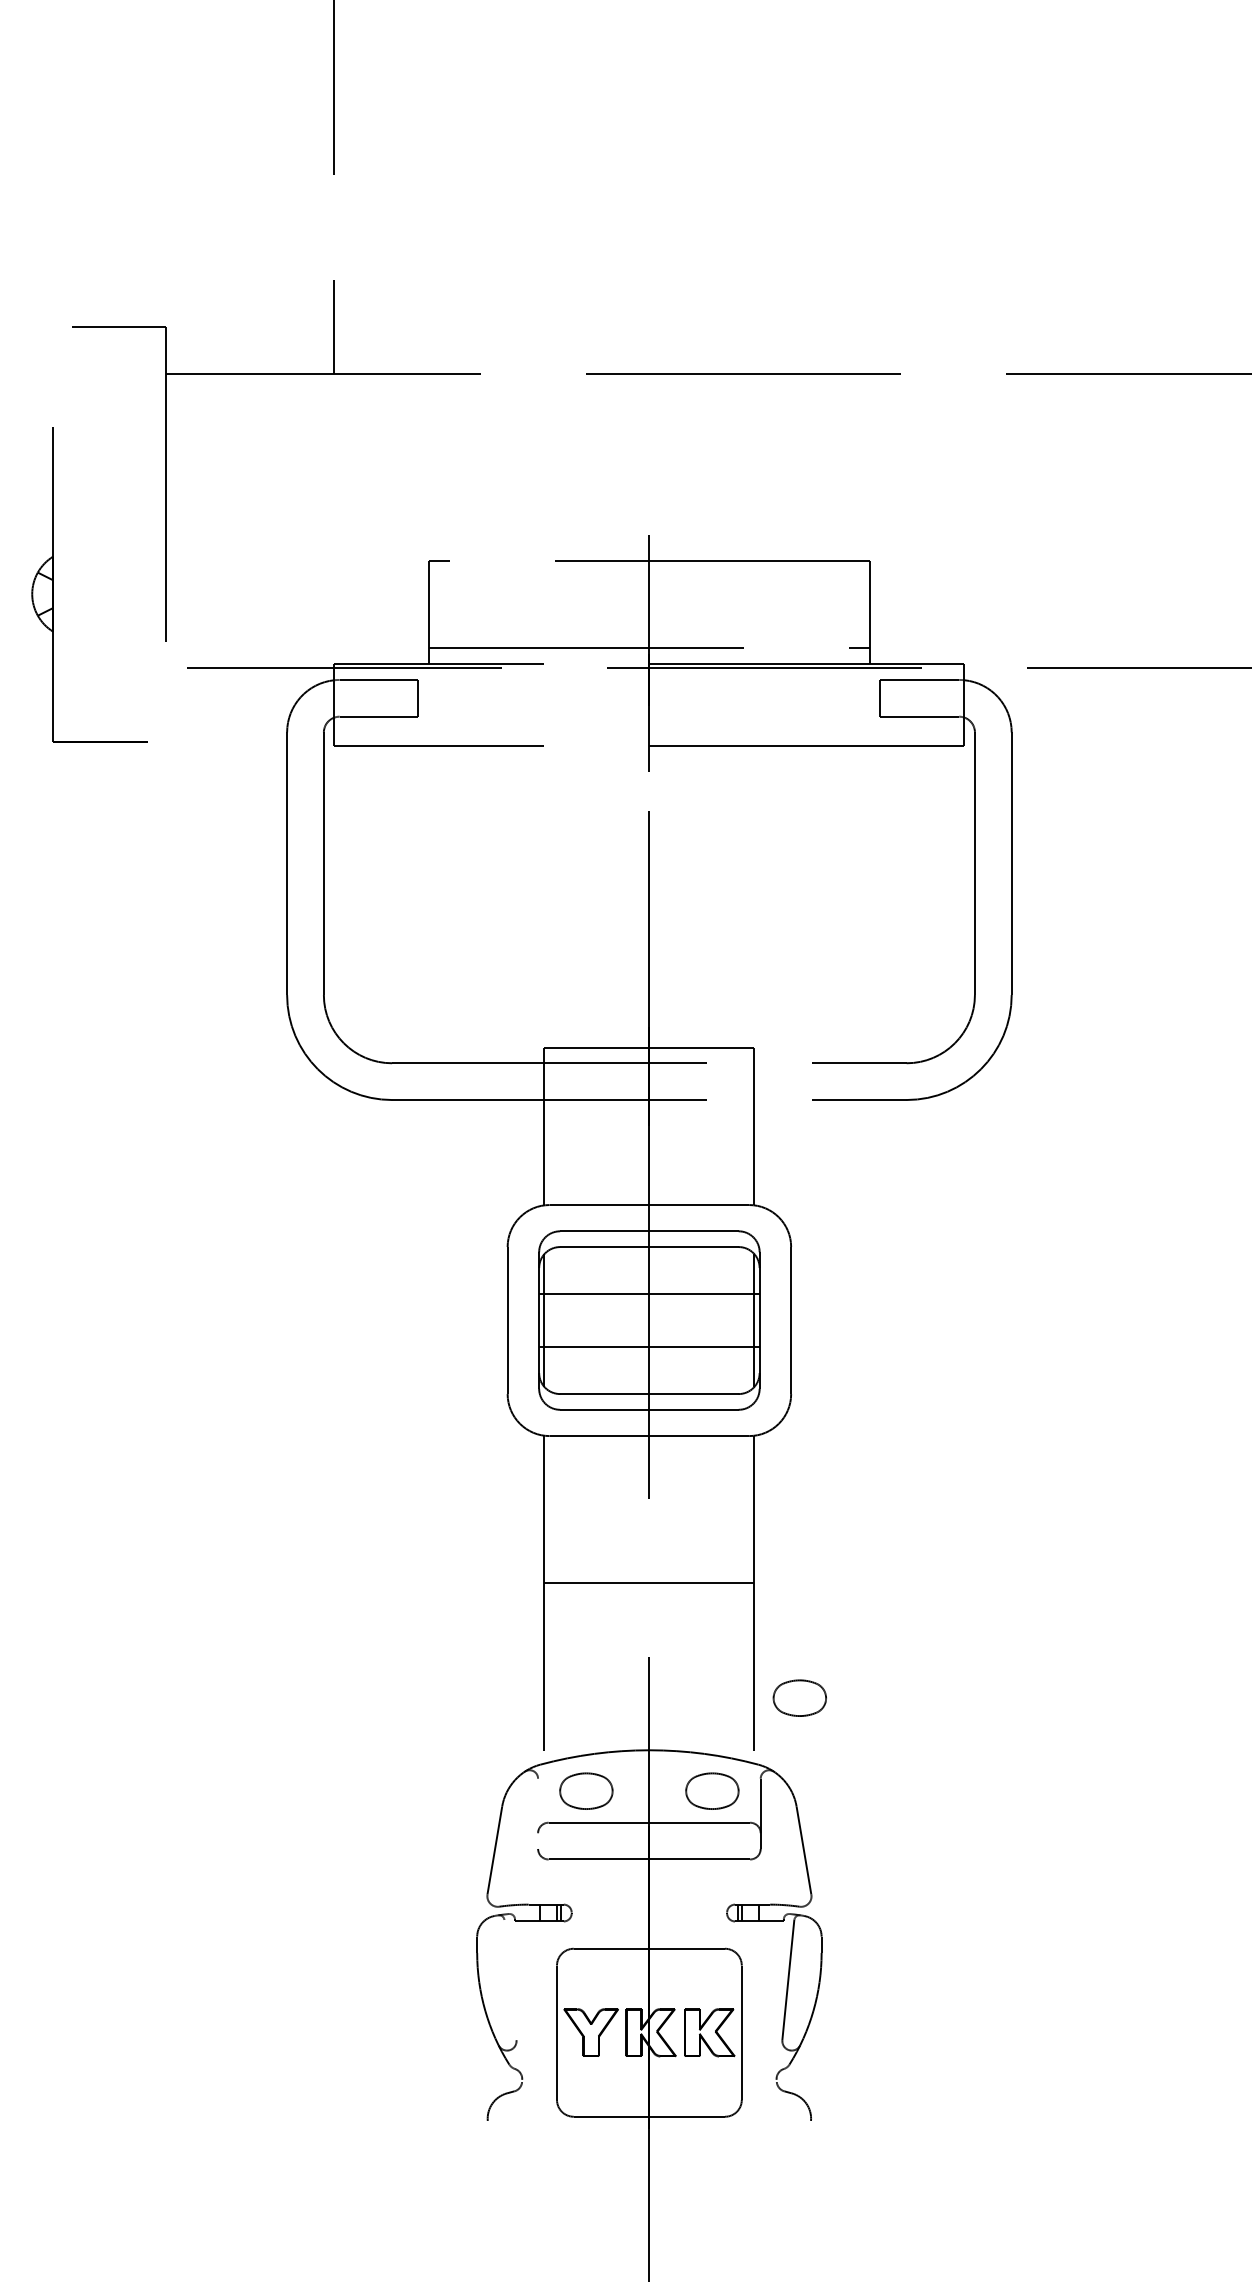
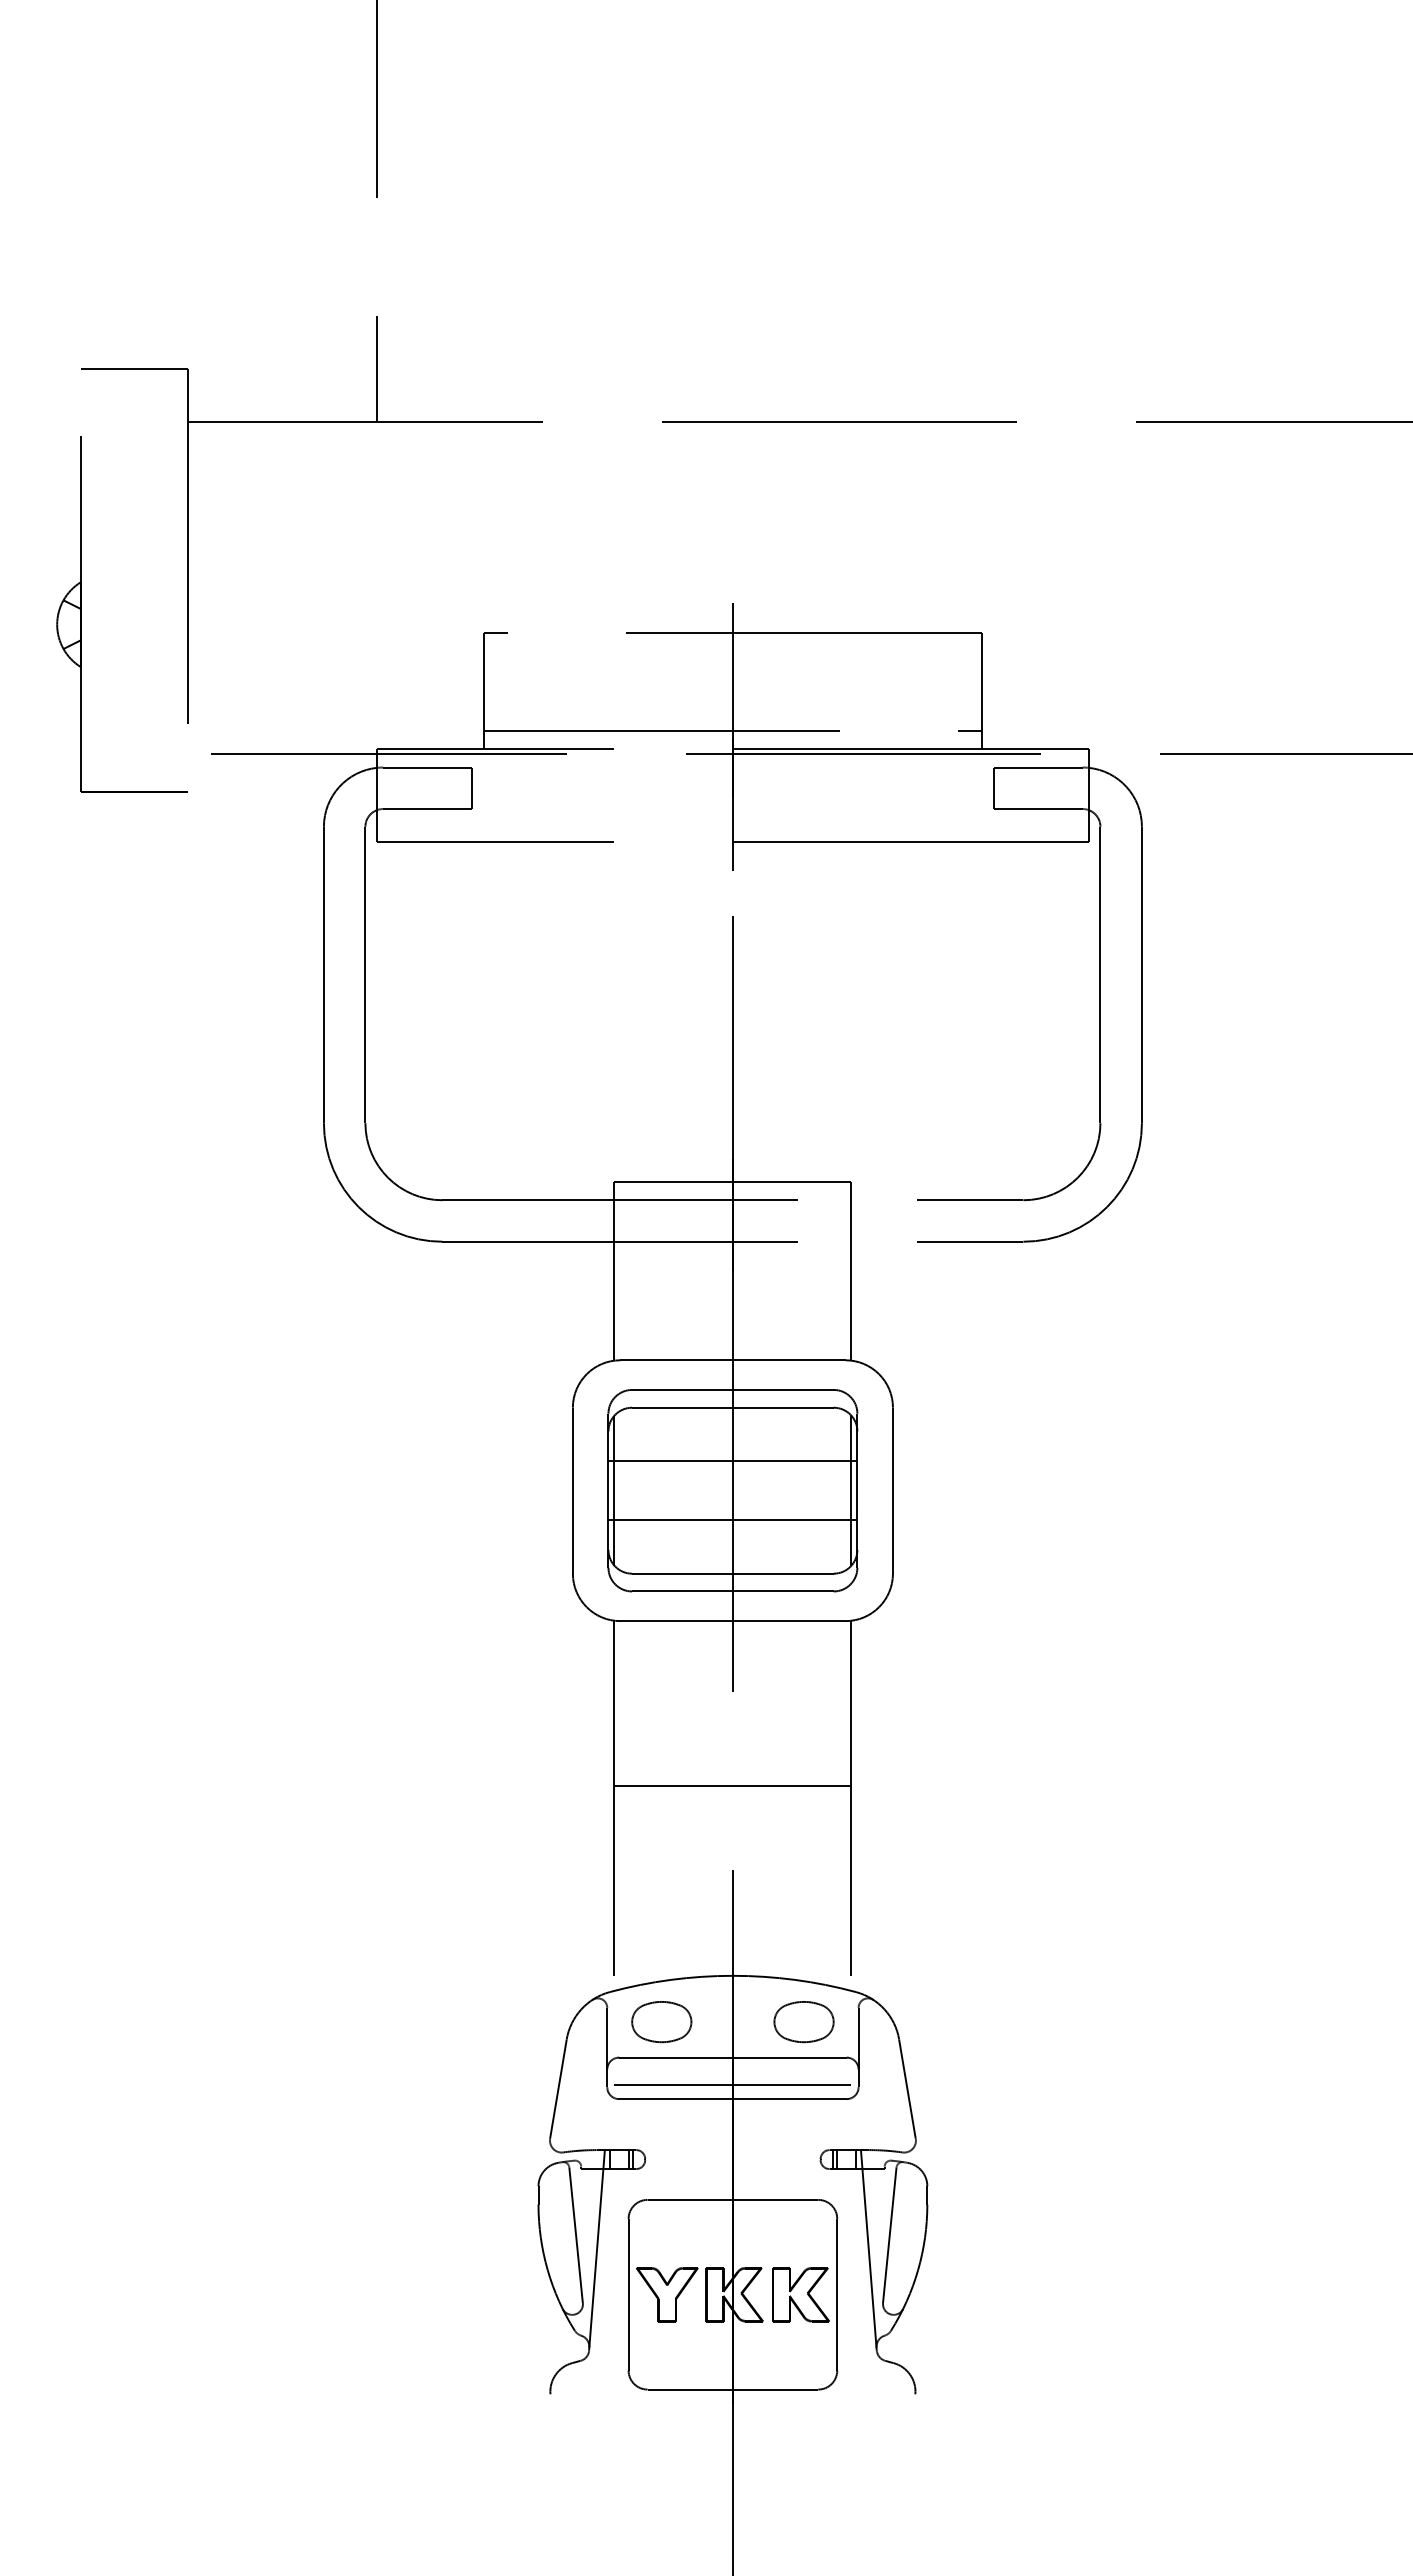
part: (53, 585) -> (81, 614), moved
part: (799, 1698) -> (902, 1917), removed
line: (538, 1813) -> (607, 2047), added
line: (649, 1846) -> (732, 2084), added
line: (509, 1980) -> (575, 2235), added
line: (528, 1993) -> (596, 2250), added
line: (769, 1993) -> (868, 2250), added

